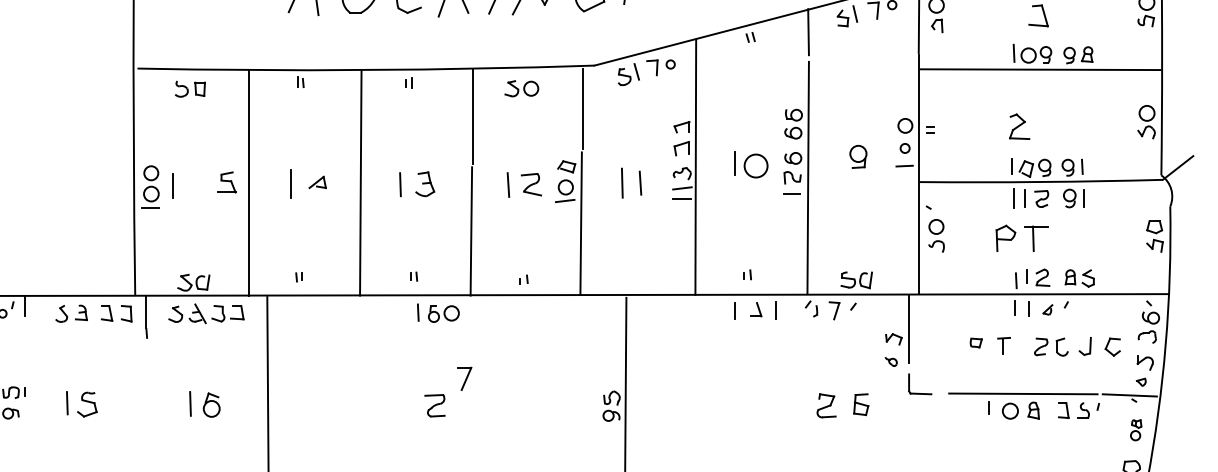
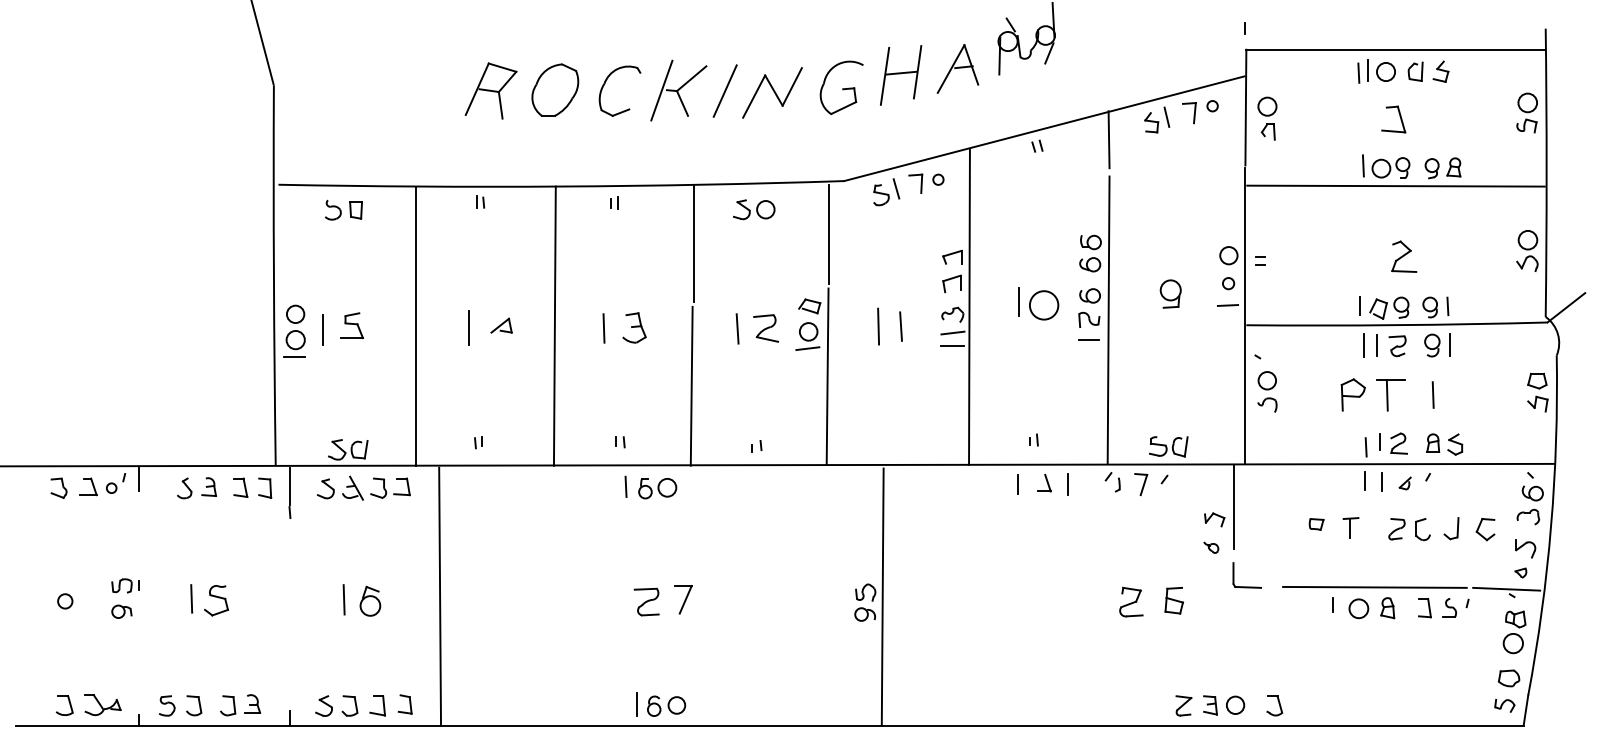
part: (1019, 126) -> (1404, 256), moved
part: (226, 182) -> (351, 325), moved
line: (1069, 238) -> (1432, 394), added
part: (464, 378) -> (683, 599), moved
part: (1136, 430) -> (1514, 632), size x1.67

